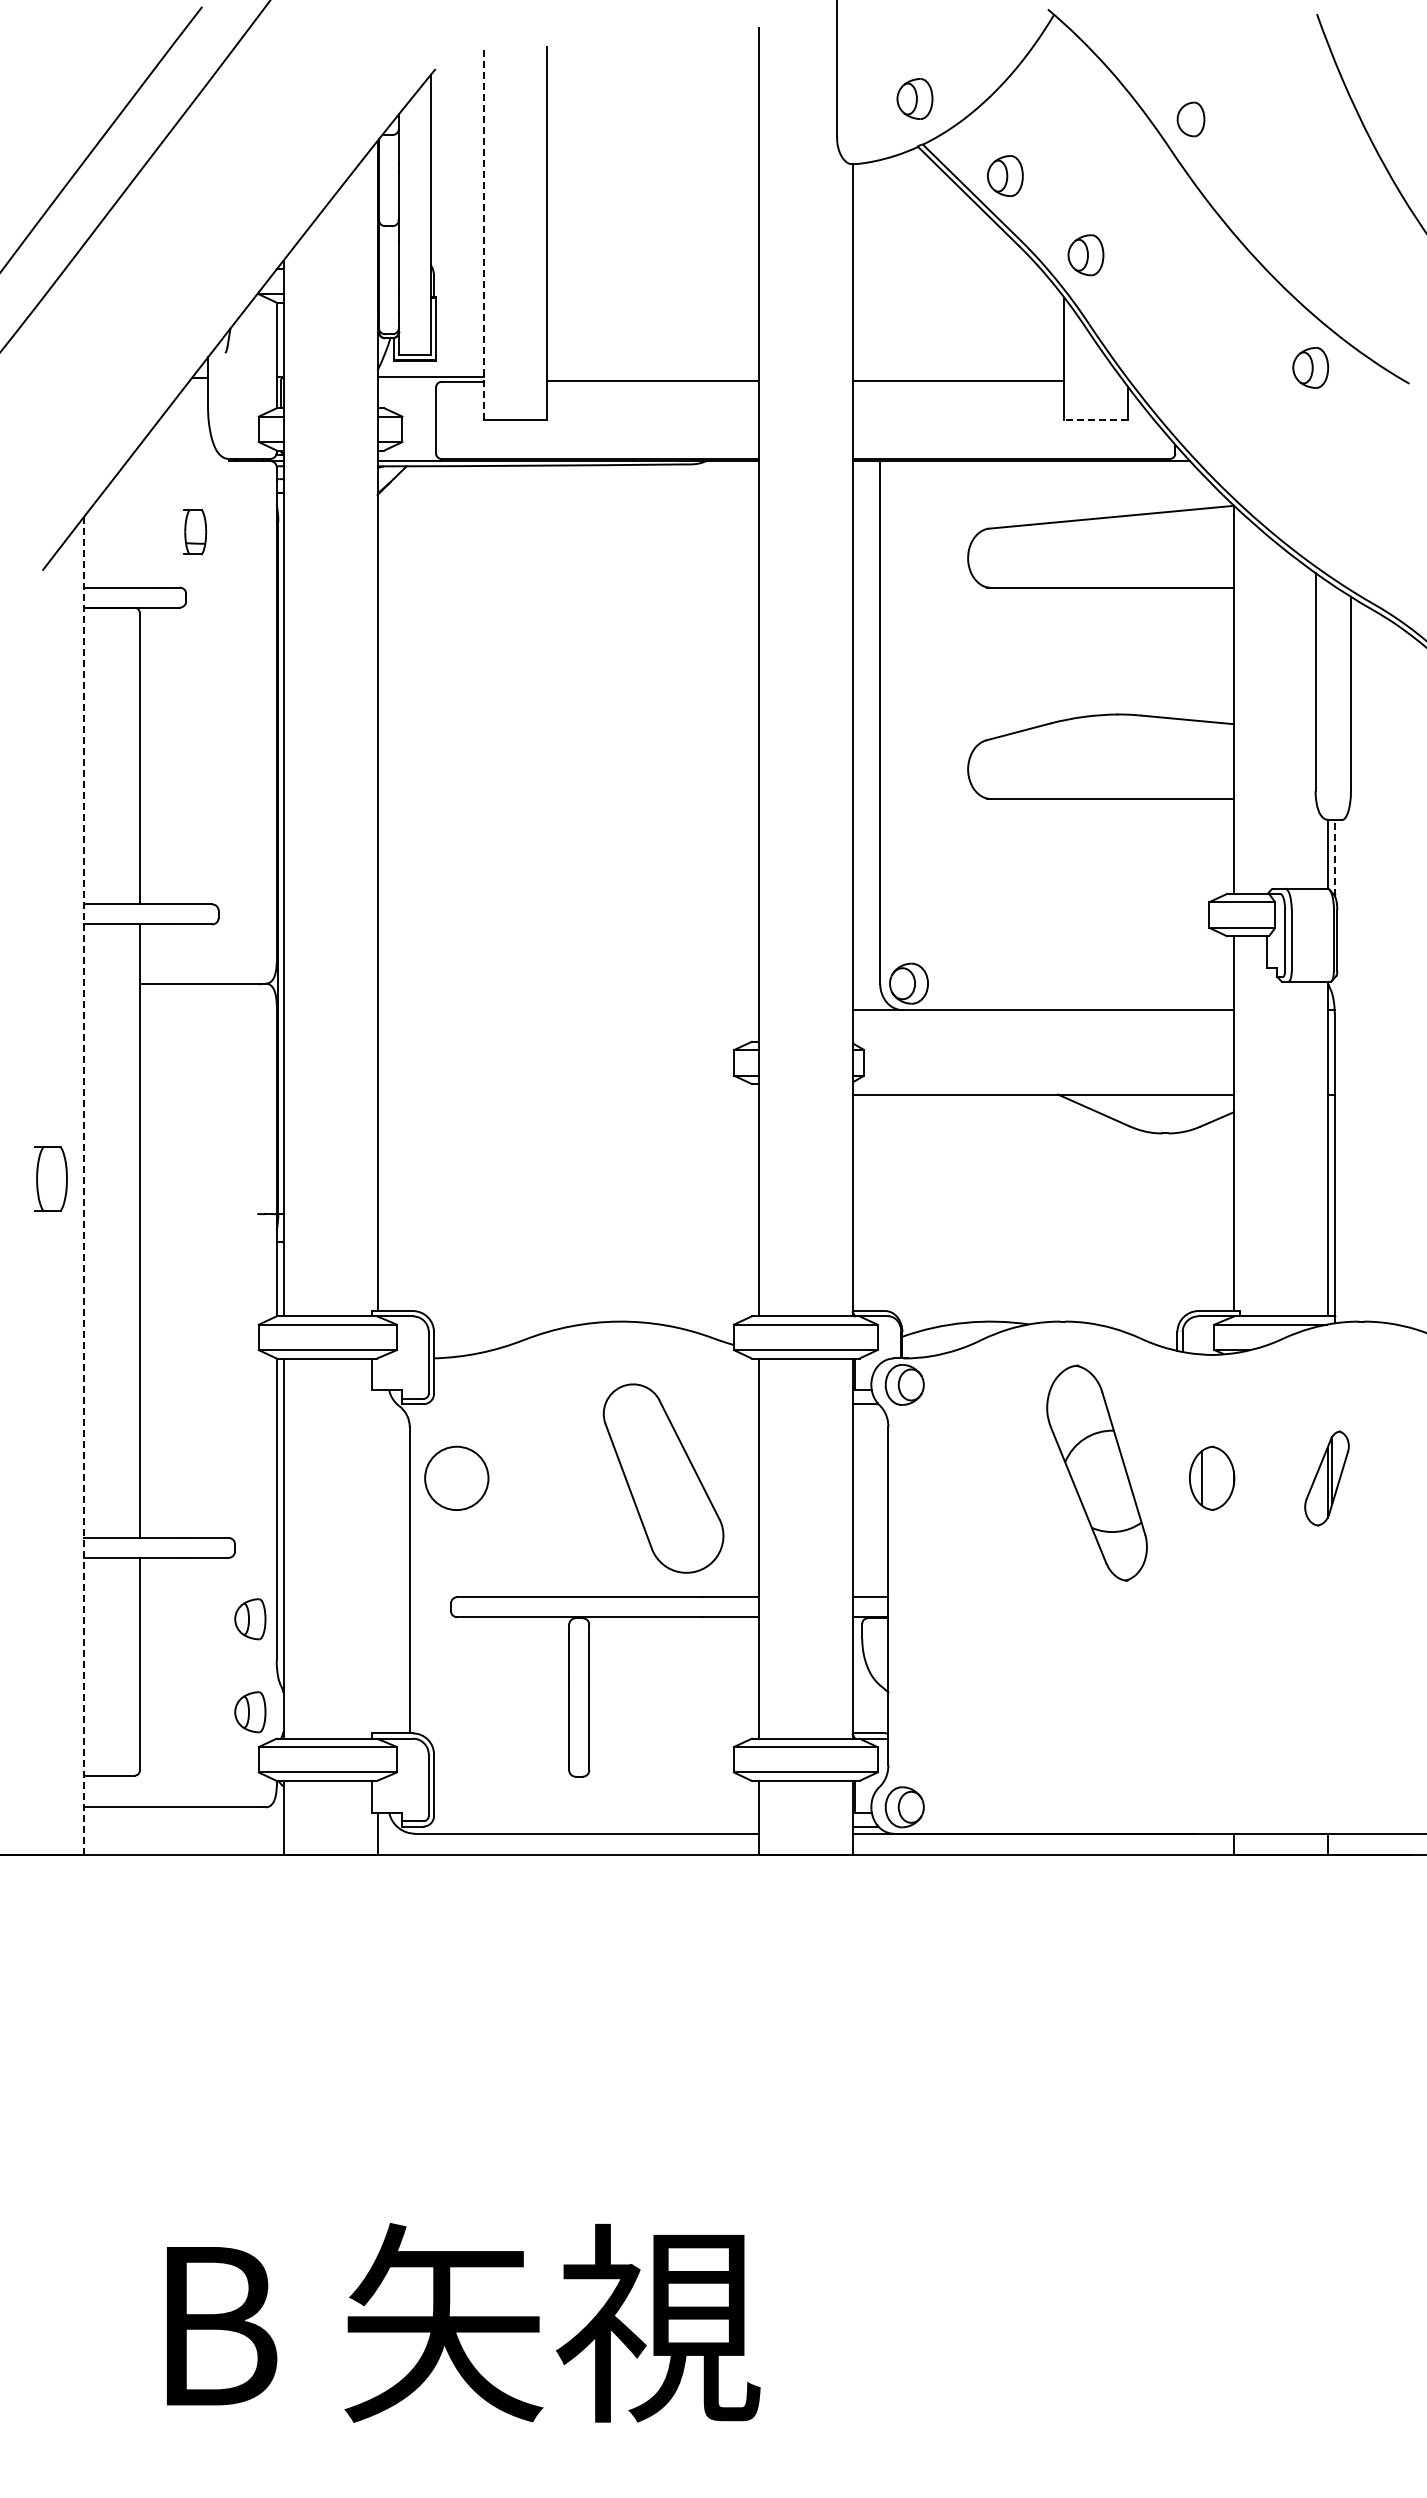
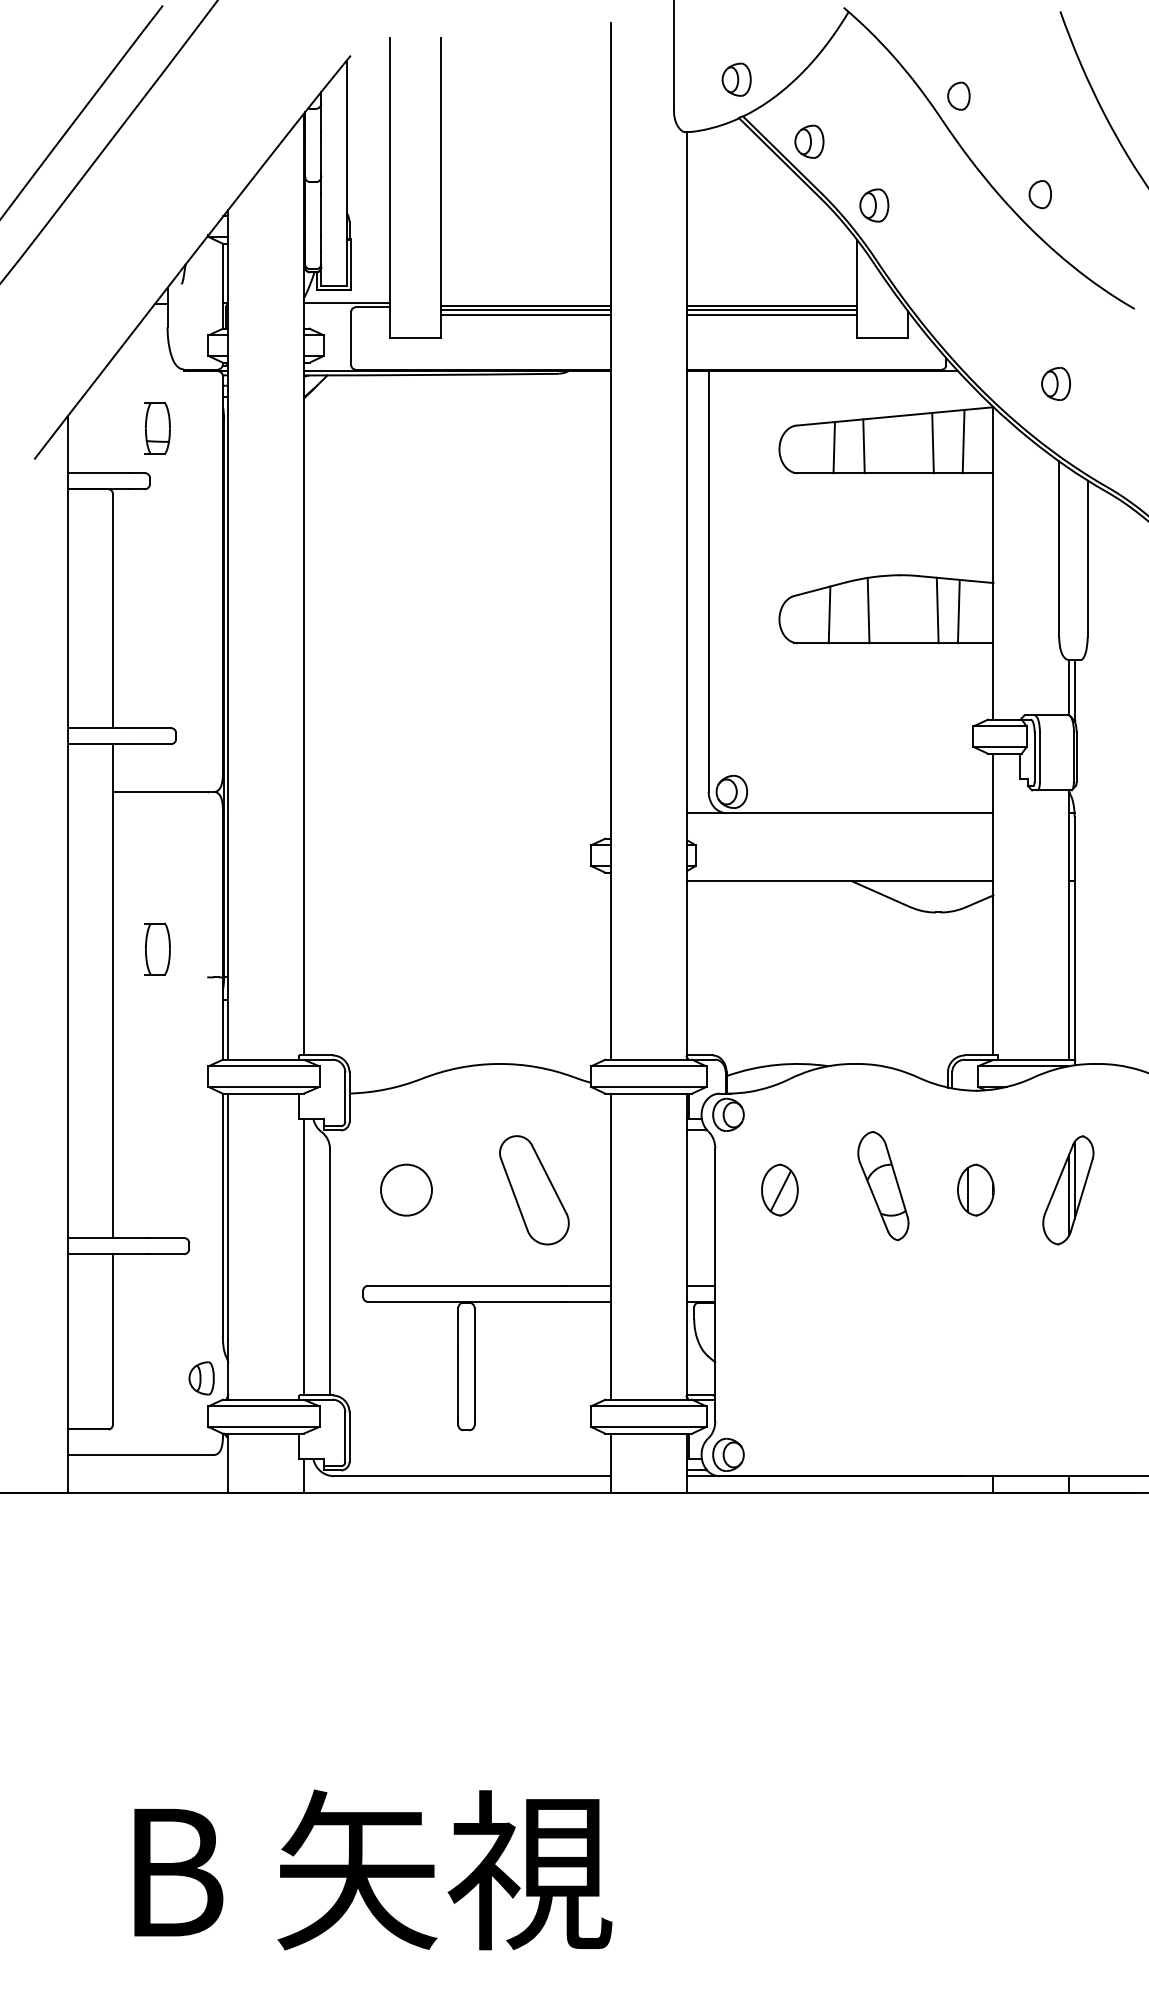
line: (483, 232) -> (389, 187), dashed -> solid
part: (1292, 241) -> (1040, 194), added
part: (1310, 367) -> (1055, 383), moved
line: (652, 385) -> (525, 310), added
line: (958, 385) -> (771, 310), added
line: (652, 391) -> (525, 315), added
line: (958, 391) -> (771, 315), added
line: (1096, 419) -> (882, 337), dashed -> solid
part: (194, 531) -> (156, 427), size x1.43
line: (1196, 548) -> (963, 441), added
line: (1158, 549) -> (932, 442), added
line: (1073, 553) -> (864, 445), added
line: (1036, 555) -> (834, 447), added
line: (1078, 757) -> (868, 609), added
line: (1164, 757) -> (937, 609), added
line: (1190, 759) -> (958, 611), added
line: (1030, 763) -> (829, 614), added
line: (1334, 857) -> (1074, 690), dashed -> solid
part: (50, 1178) -> (156, 948), moved
line: (83, 1186) -> (67, 955), dashed -> solid
part: (1097, 1473) -> (883, 1186), size x0.62
circle: (456, 1477) -> (406, 1189), moved
part: (968, 1477) -> (779, 1189), added
part: (663, 1478) -> (534, 1190), size x0.71
part: (1326, 1478) -> (1067, 1190), size x1.43
line: (377, 1561) -> (304, 1257), added
part: (250, 1619) -> (201, 1303), removed

